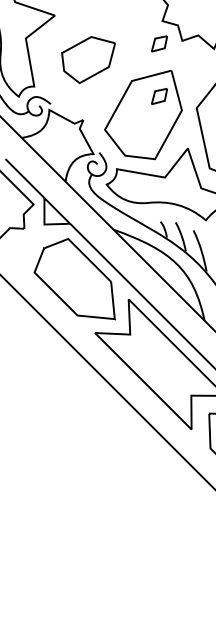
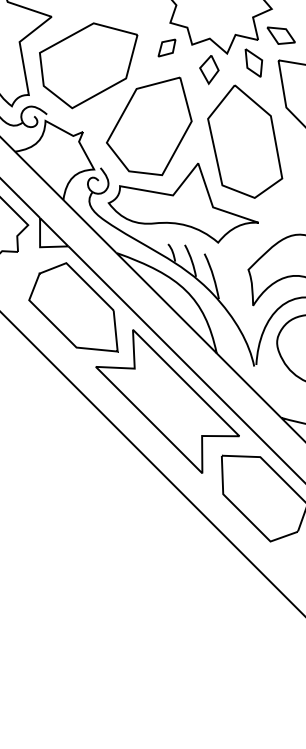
part: (88, 59) -> (88, 65), size x1.67
part: (198, 64) -> (209, 70), added
part: (159, 96) -> (166, 105), removed

